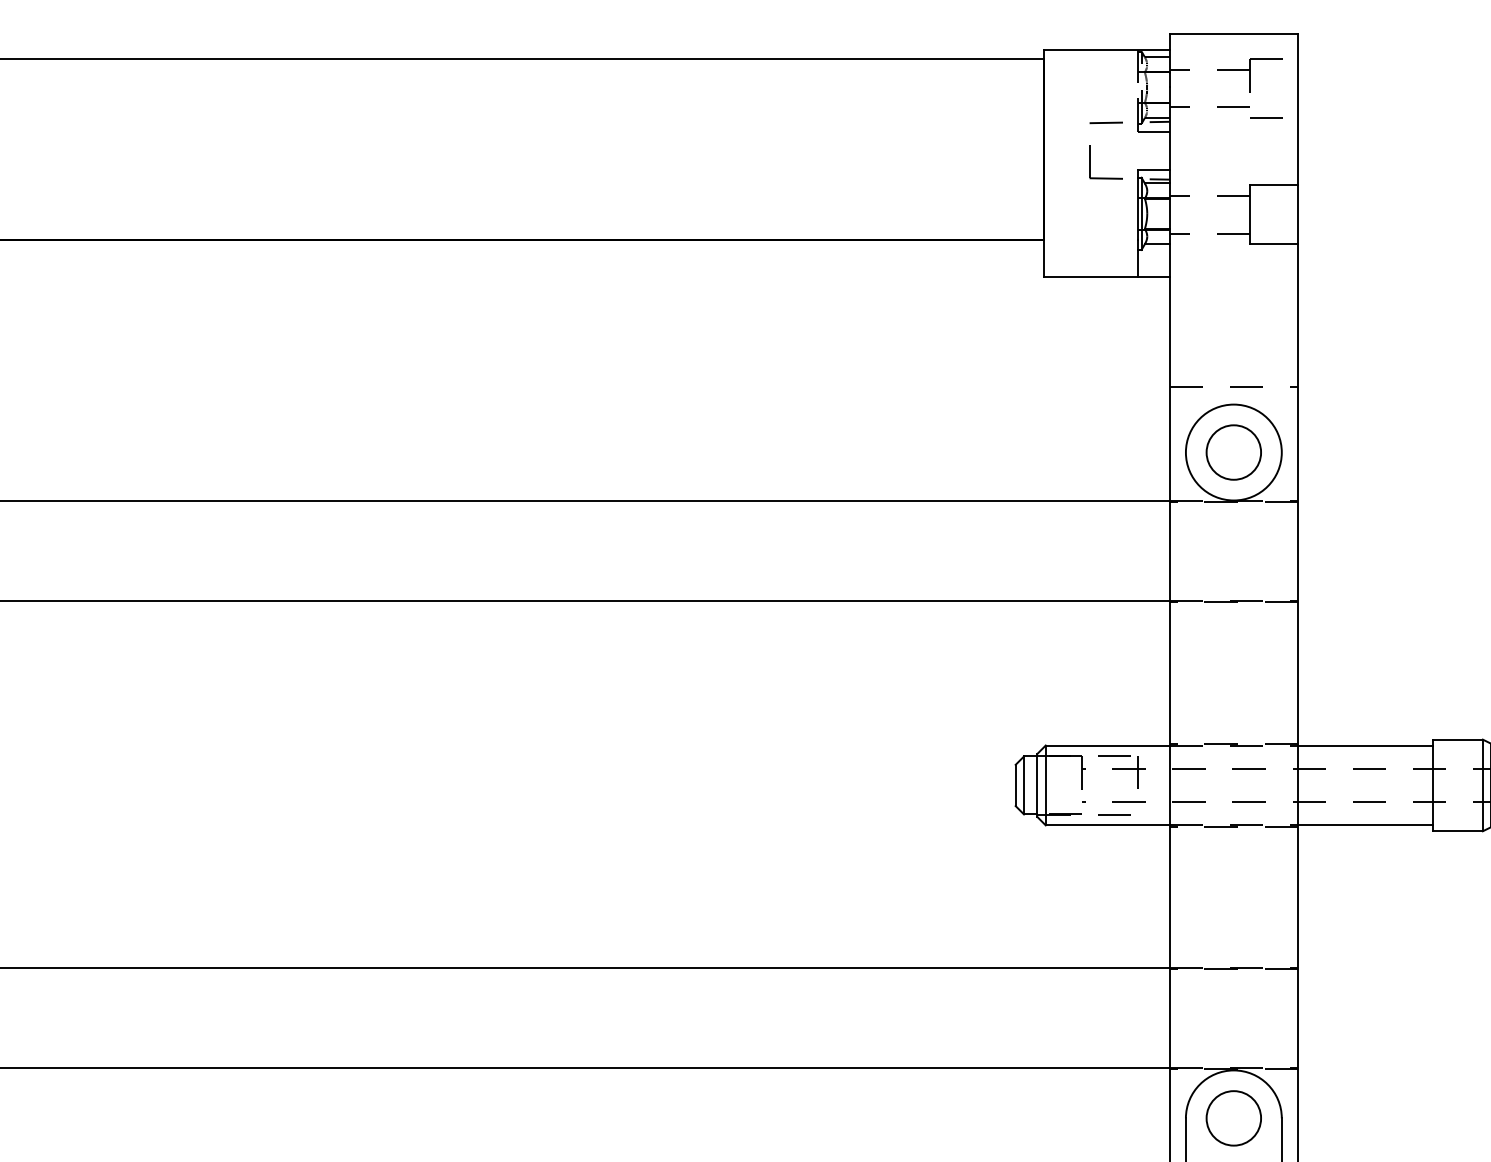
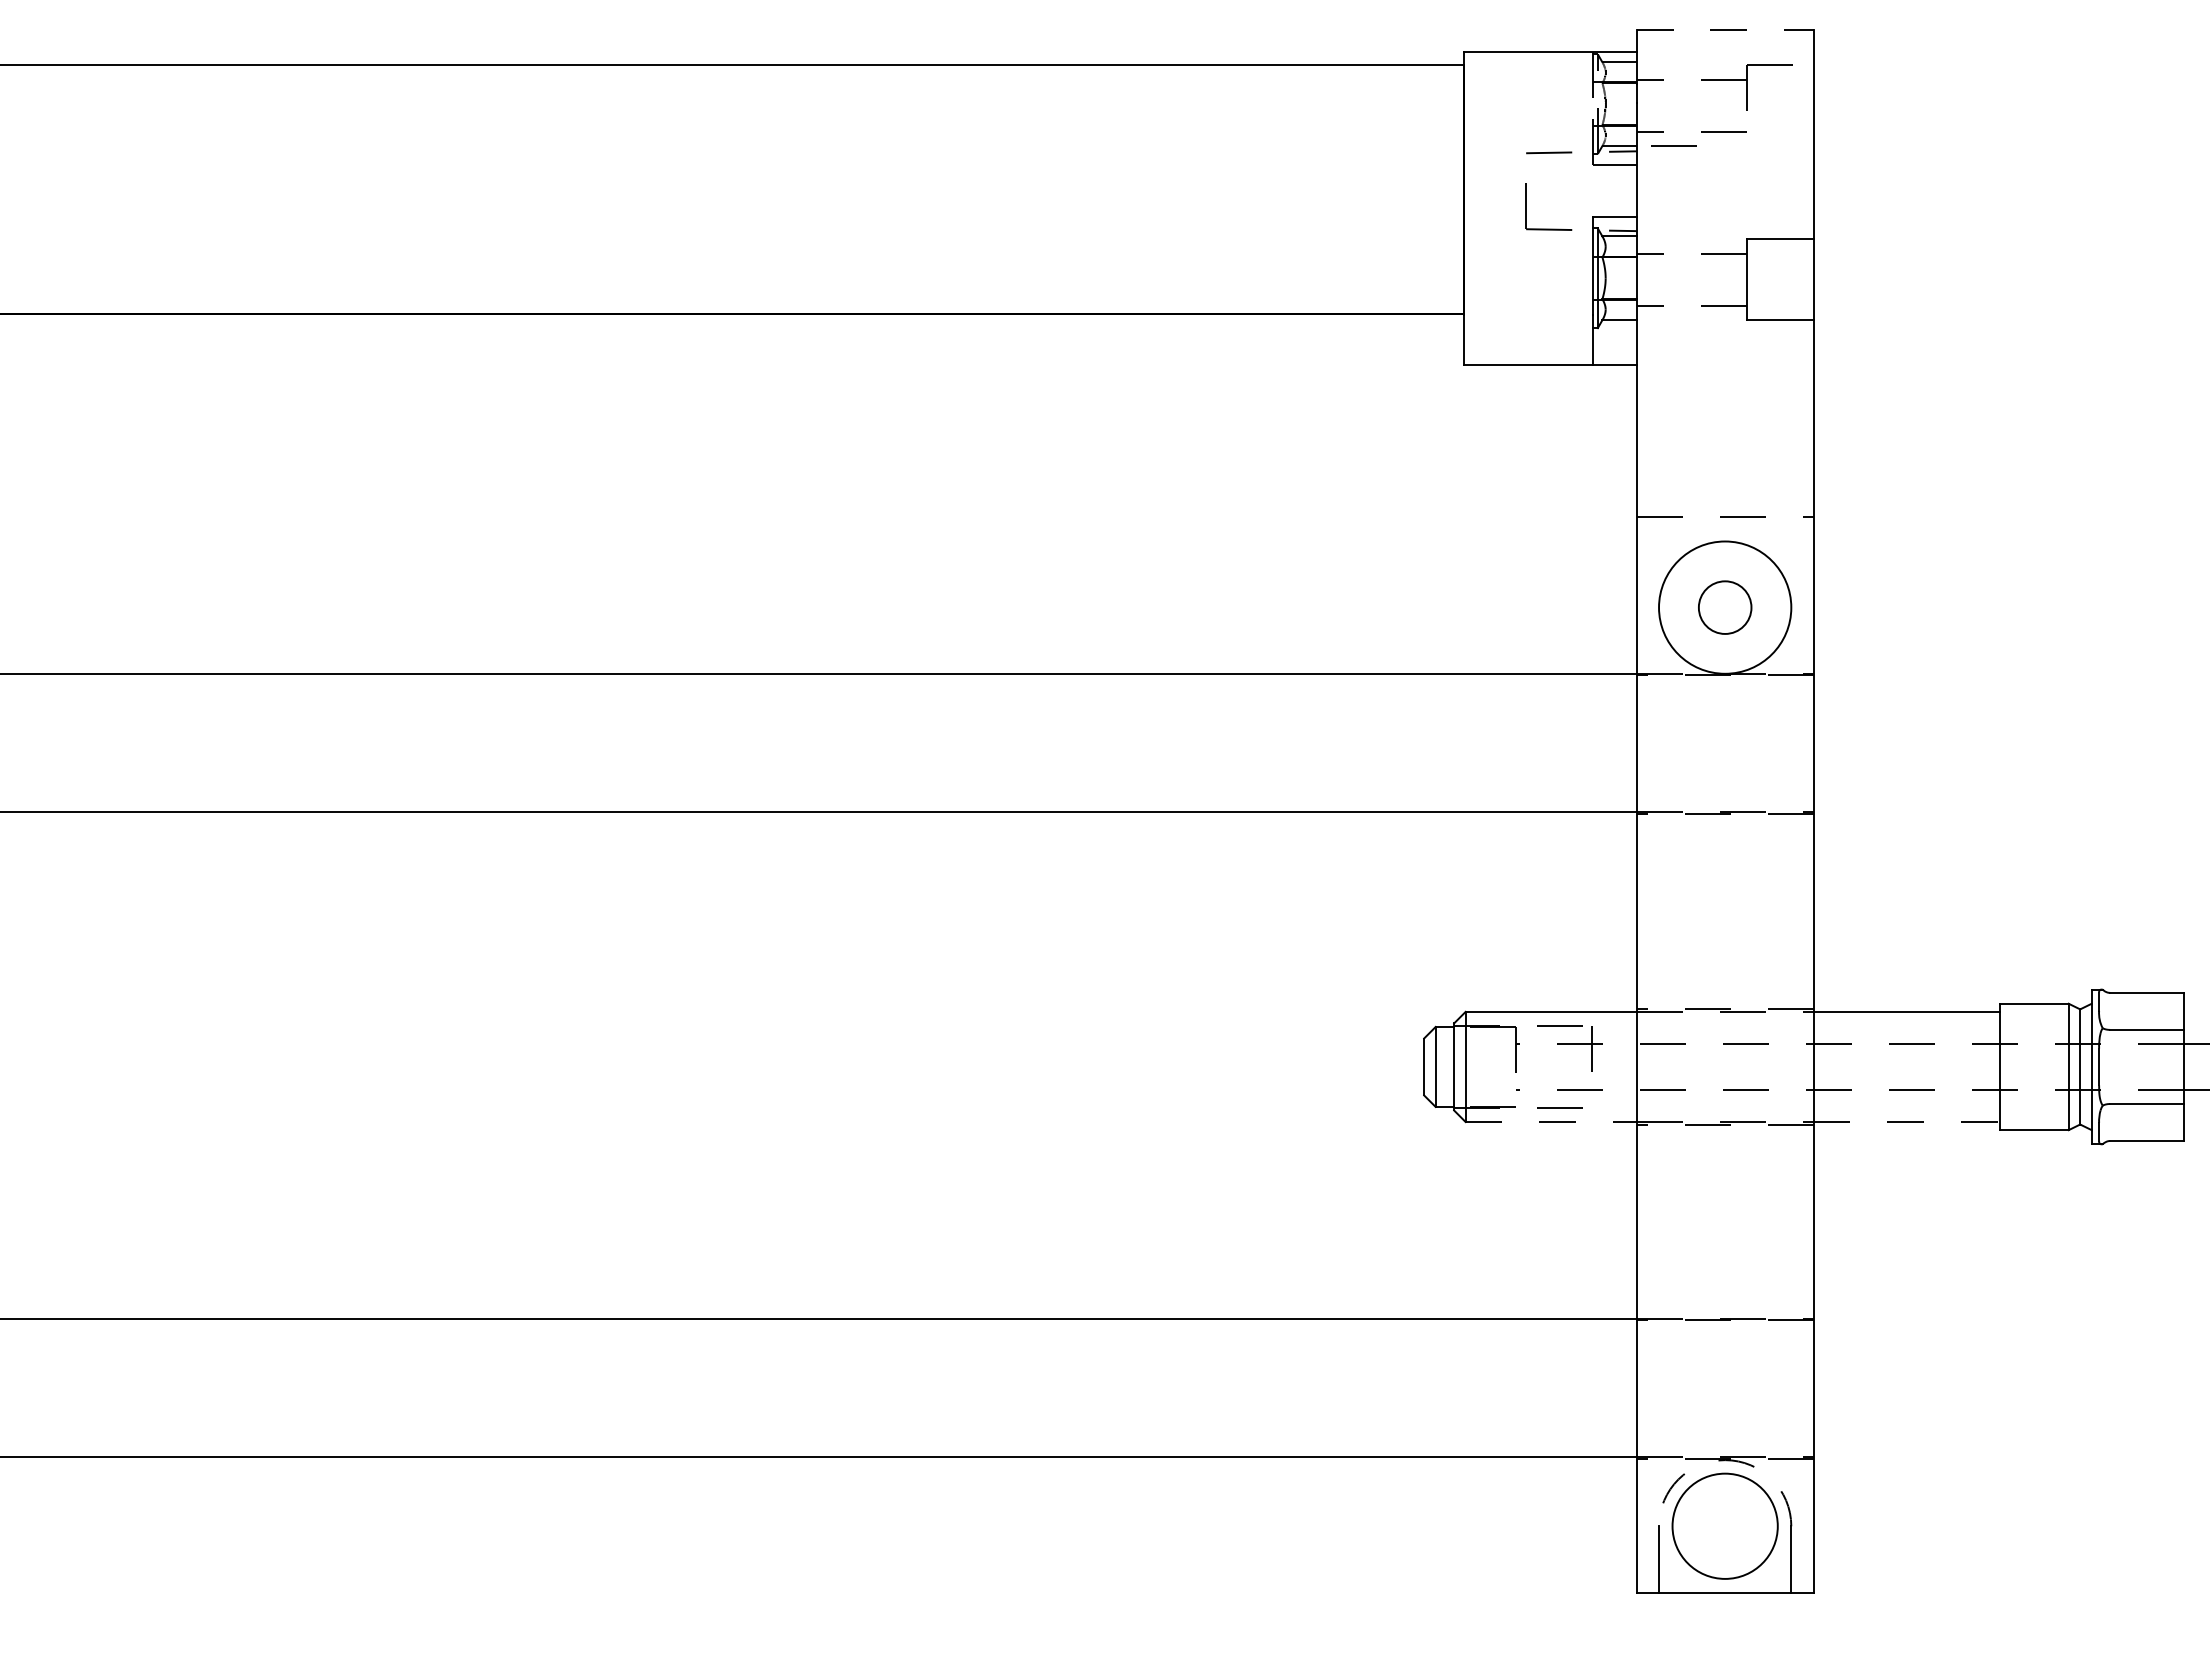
line: (1234, 34) -> (1725, 30), solid -> dashed
line: (1265, 117) -> (1673, 145), moved
circle: (1233, 452) -> (1724, 607), size x0.7
line: (1107, 825) -> (1551, 1122), solid -> dashed
line: (1365, 825) -> (1906, 1122), solid -> dashed
arc: (1234, 1070) -> (1725, 1460), solid -> dashed
circle: (1233, 1117) -> (1724, 1525), size x1.4

